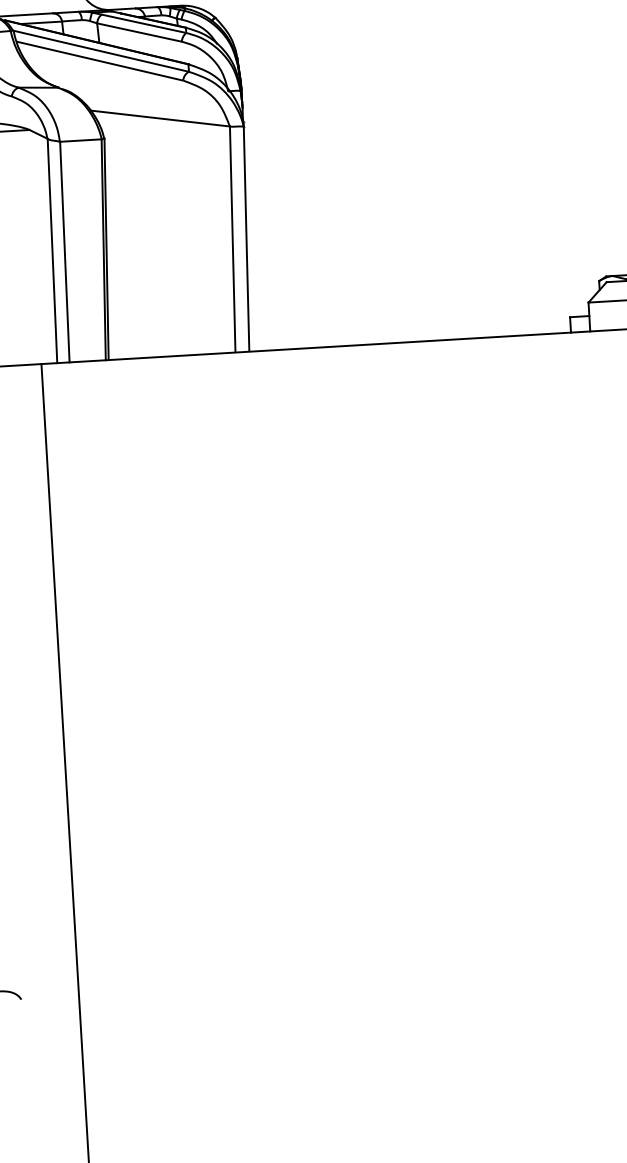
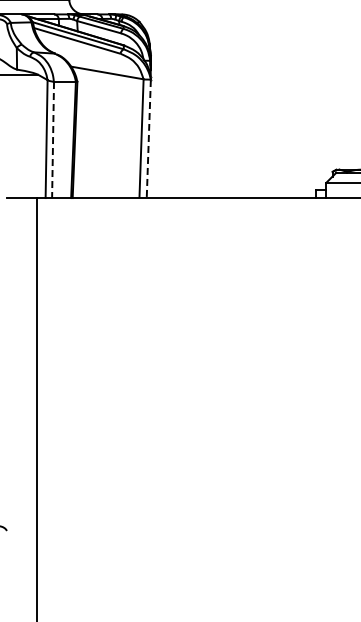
line: (245, 236) -> (148, 137), solid -> dashed
line: (65, 252) -> (53, 140), solid -> dashed

